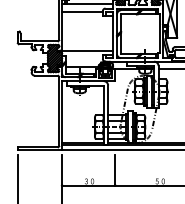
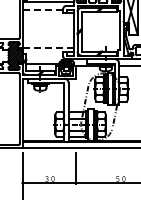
line: (82, 12) -> (43, 10), solid -> dashed
line: (87, 50) -> (48, 48), solid -> dashed

